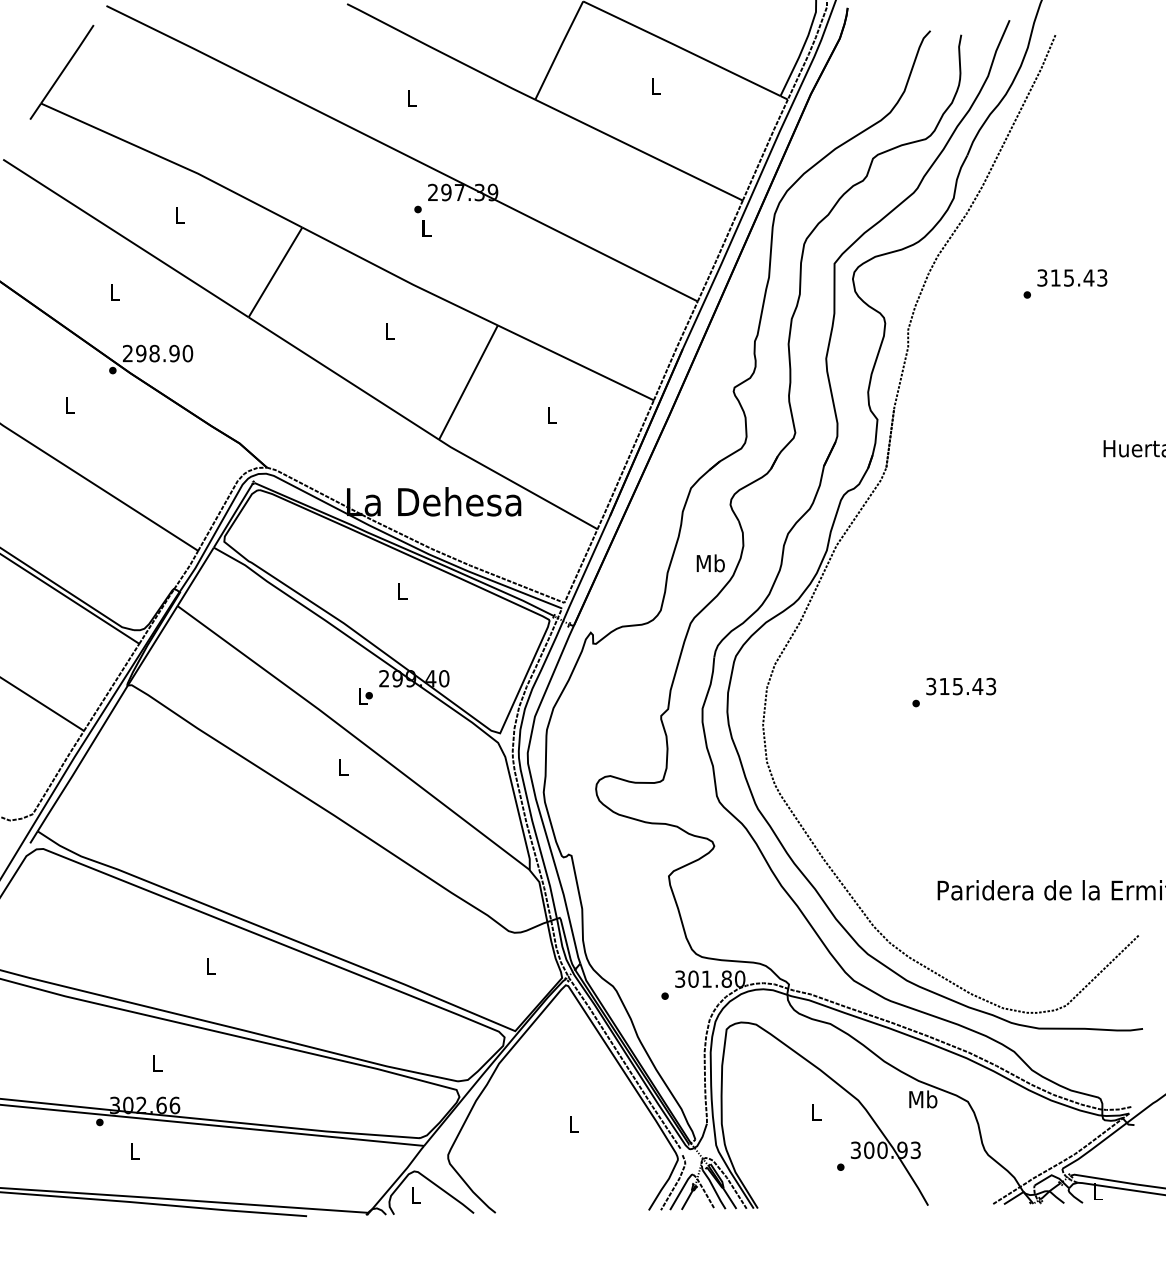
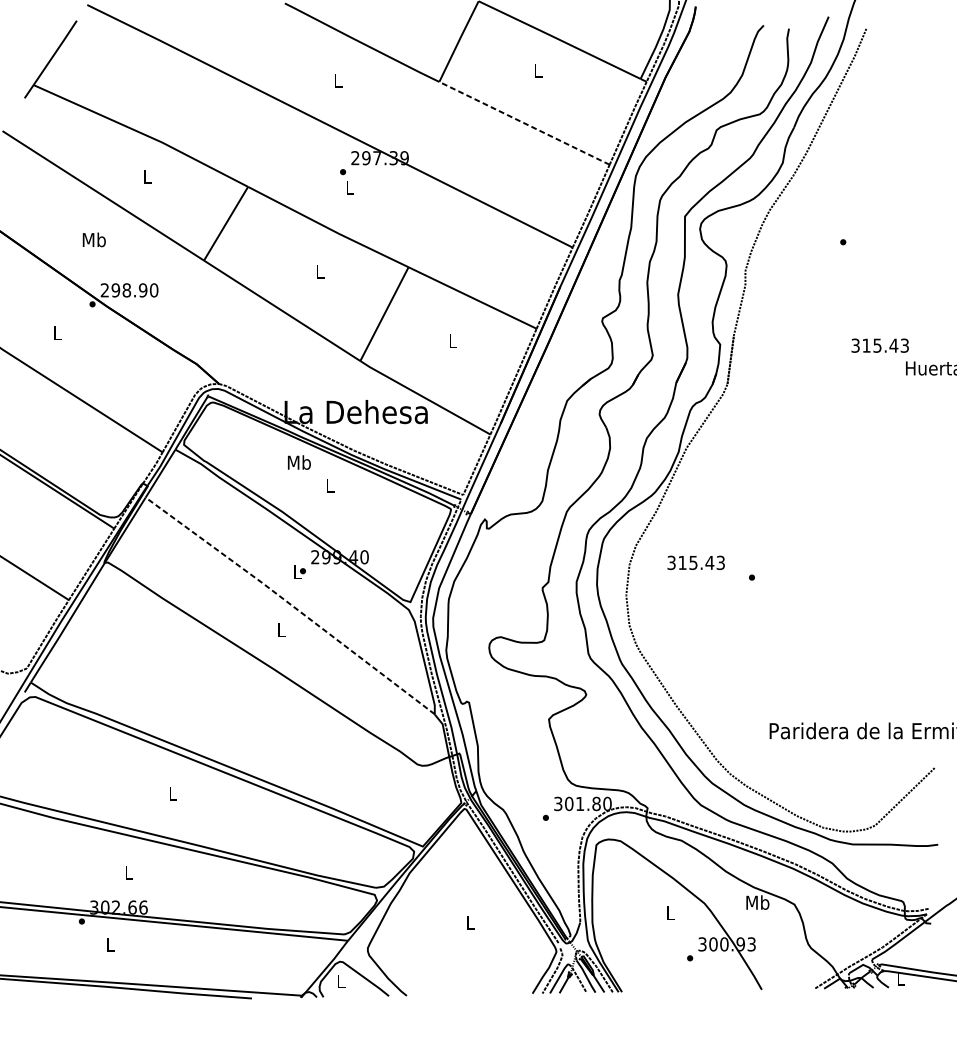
line: (638, 149) -> (524, 122), solid -> dashed
text: (1072, 277) -> (880, 345), moved
text: (115, 292) -> (94, 240), L -> Mb
text: (710, 563) -> (299, 462), moved
text: (961, 686) -> (696, 562), moved
line: (354, 736) -> (290, 604), solid -> dashed

